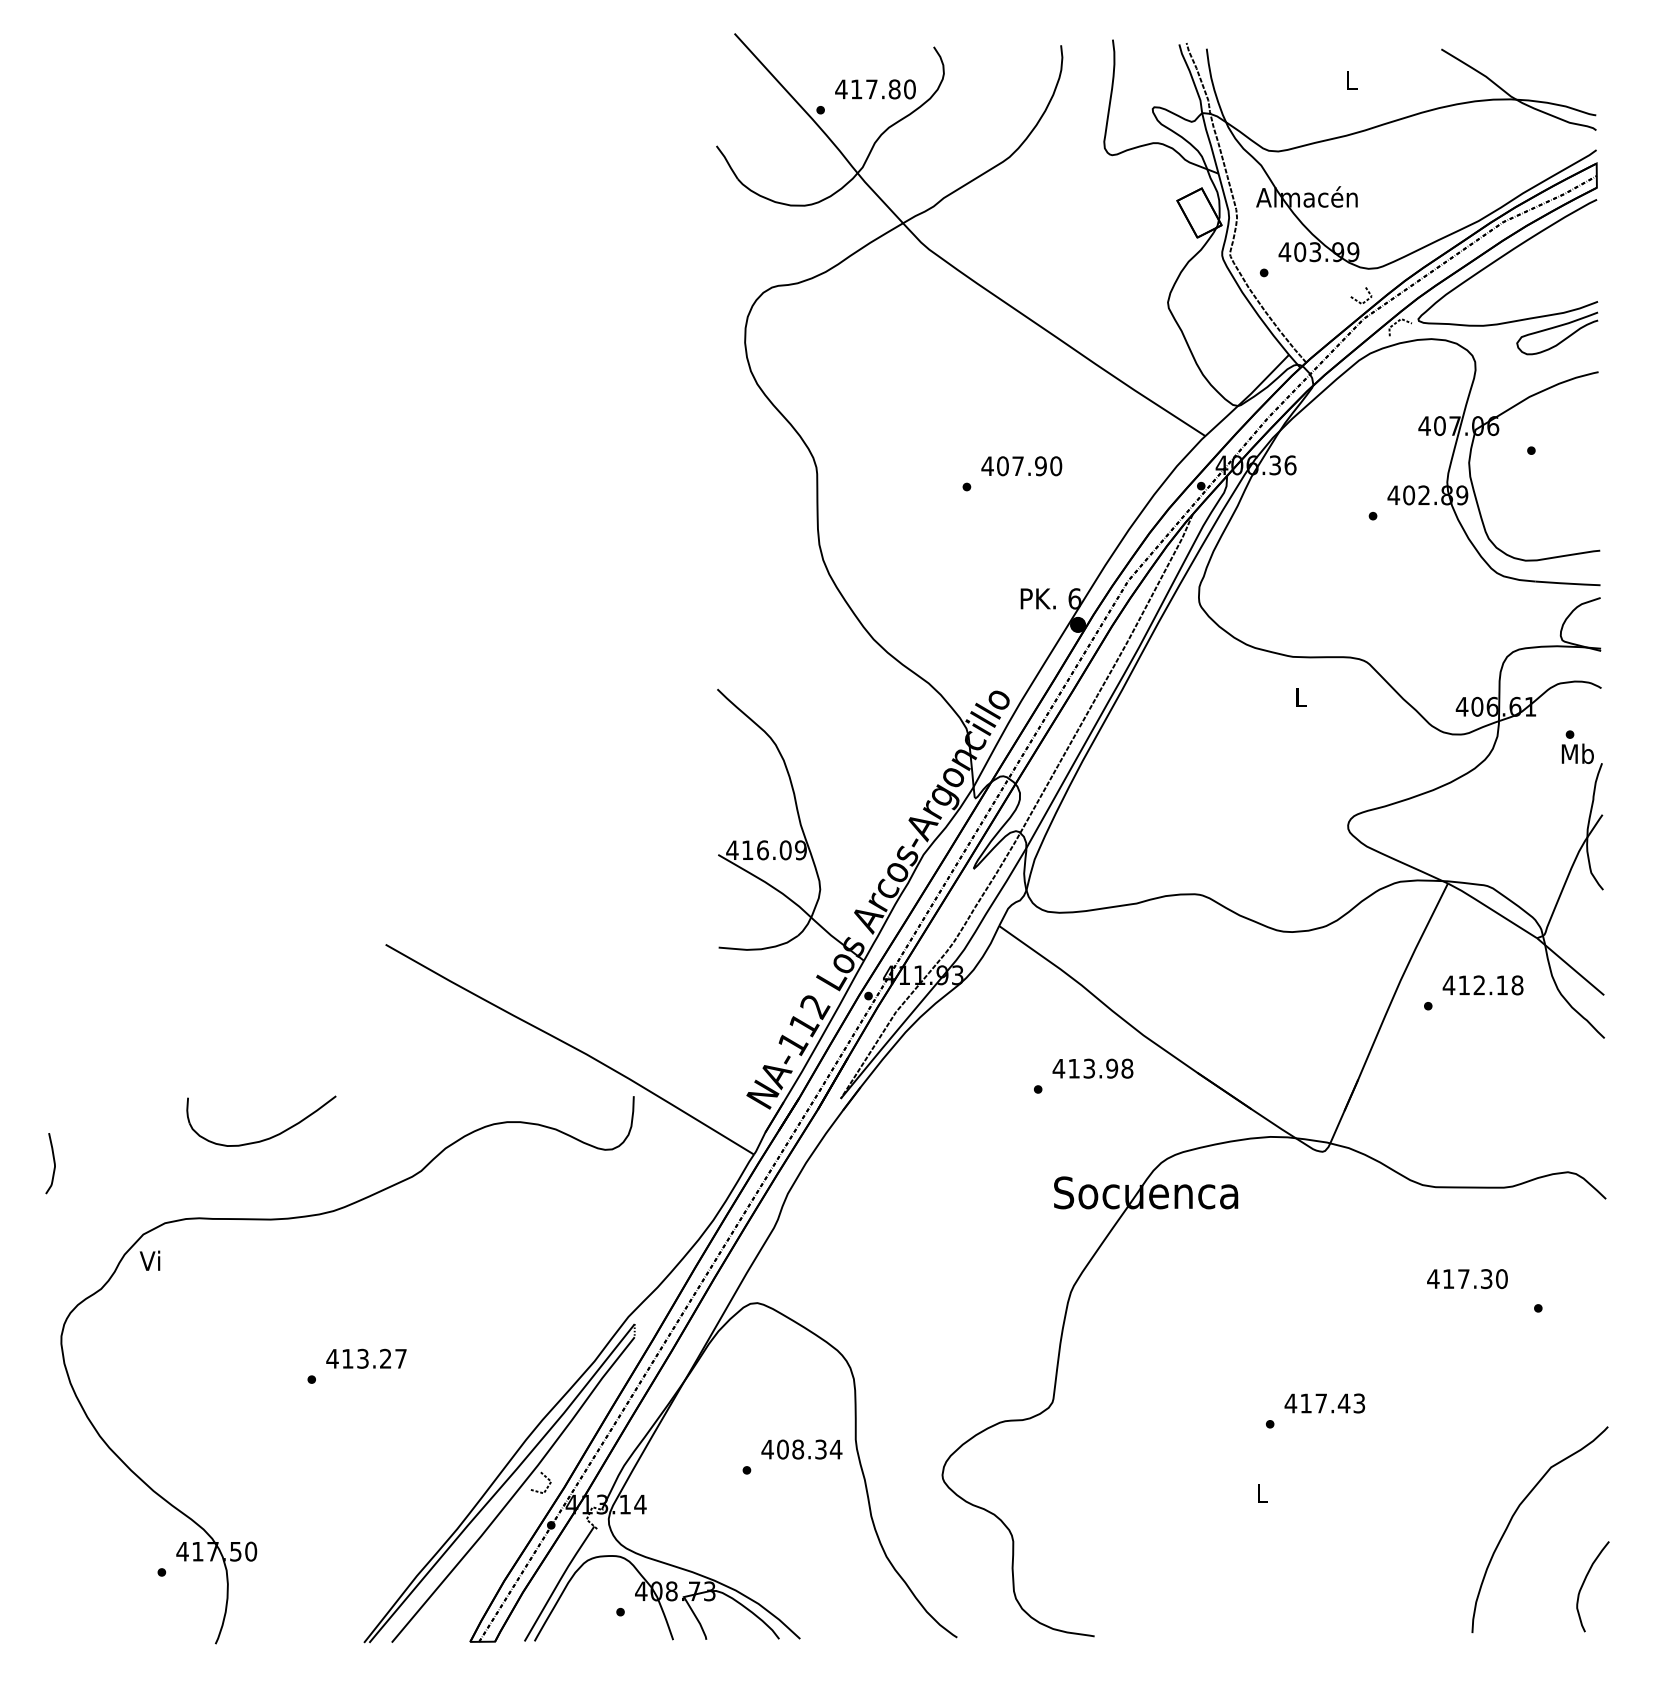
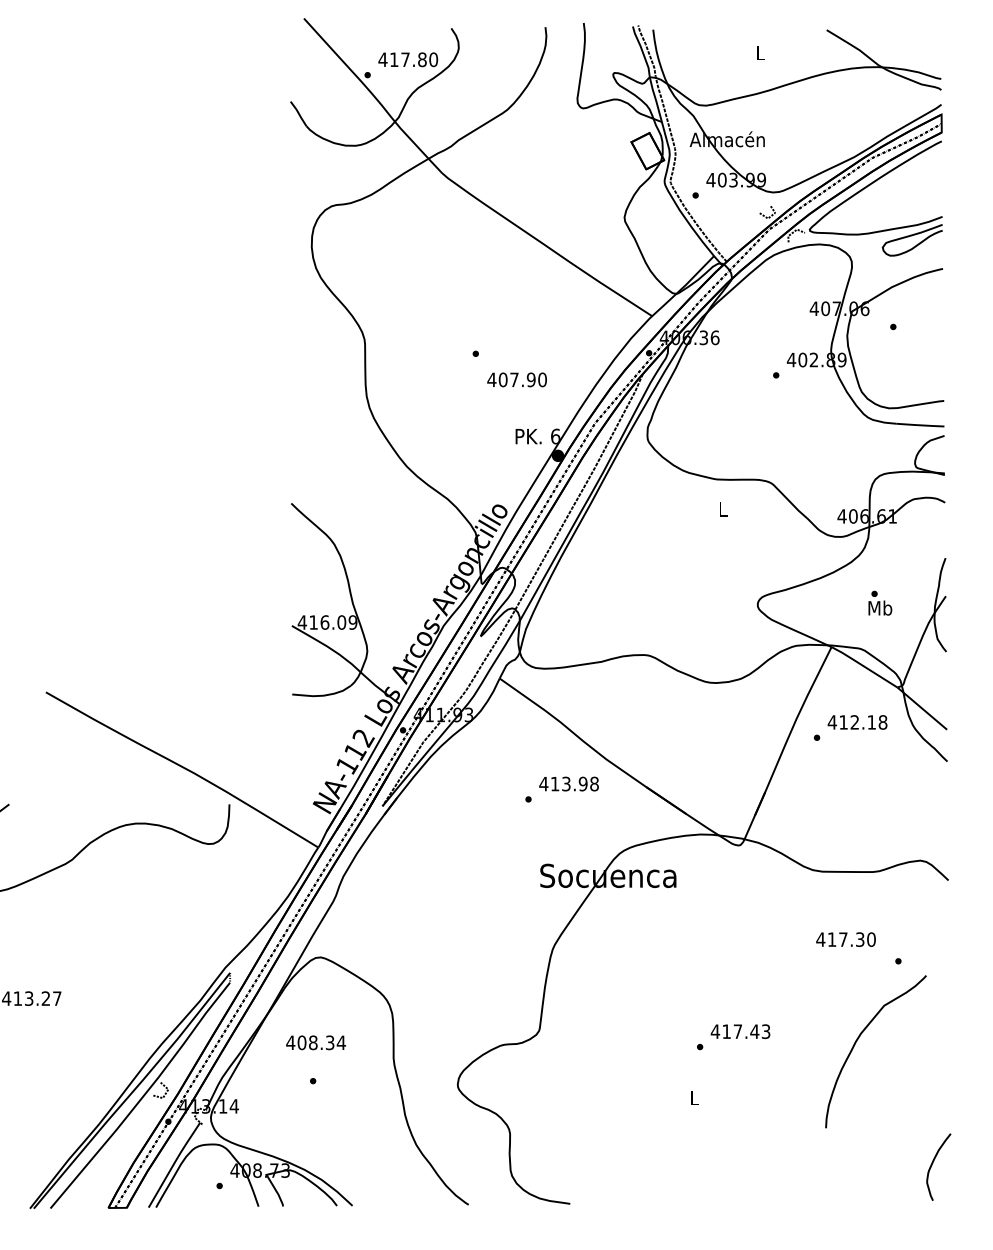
text: (1021, 466) -> (516, 380), moved
text: (1577, 747) -> (880, 603), moved
text: (801, 1449) -> (315, 1042), moved
curve: (1516, 1512) -> (858, 1039), moved

